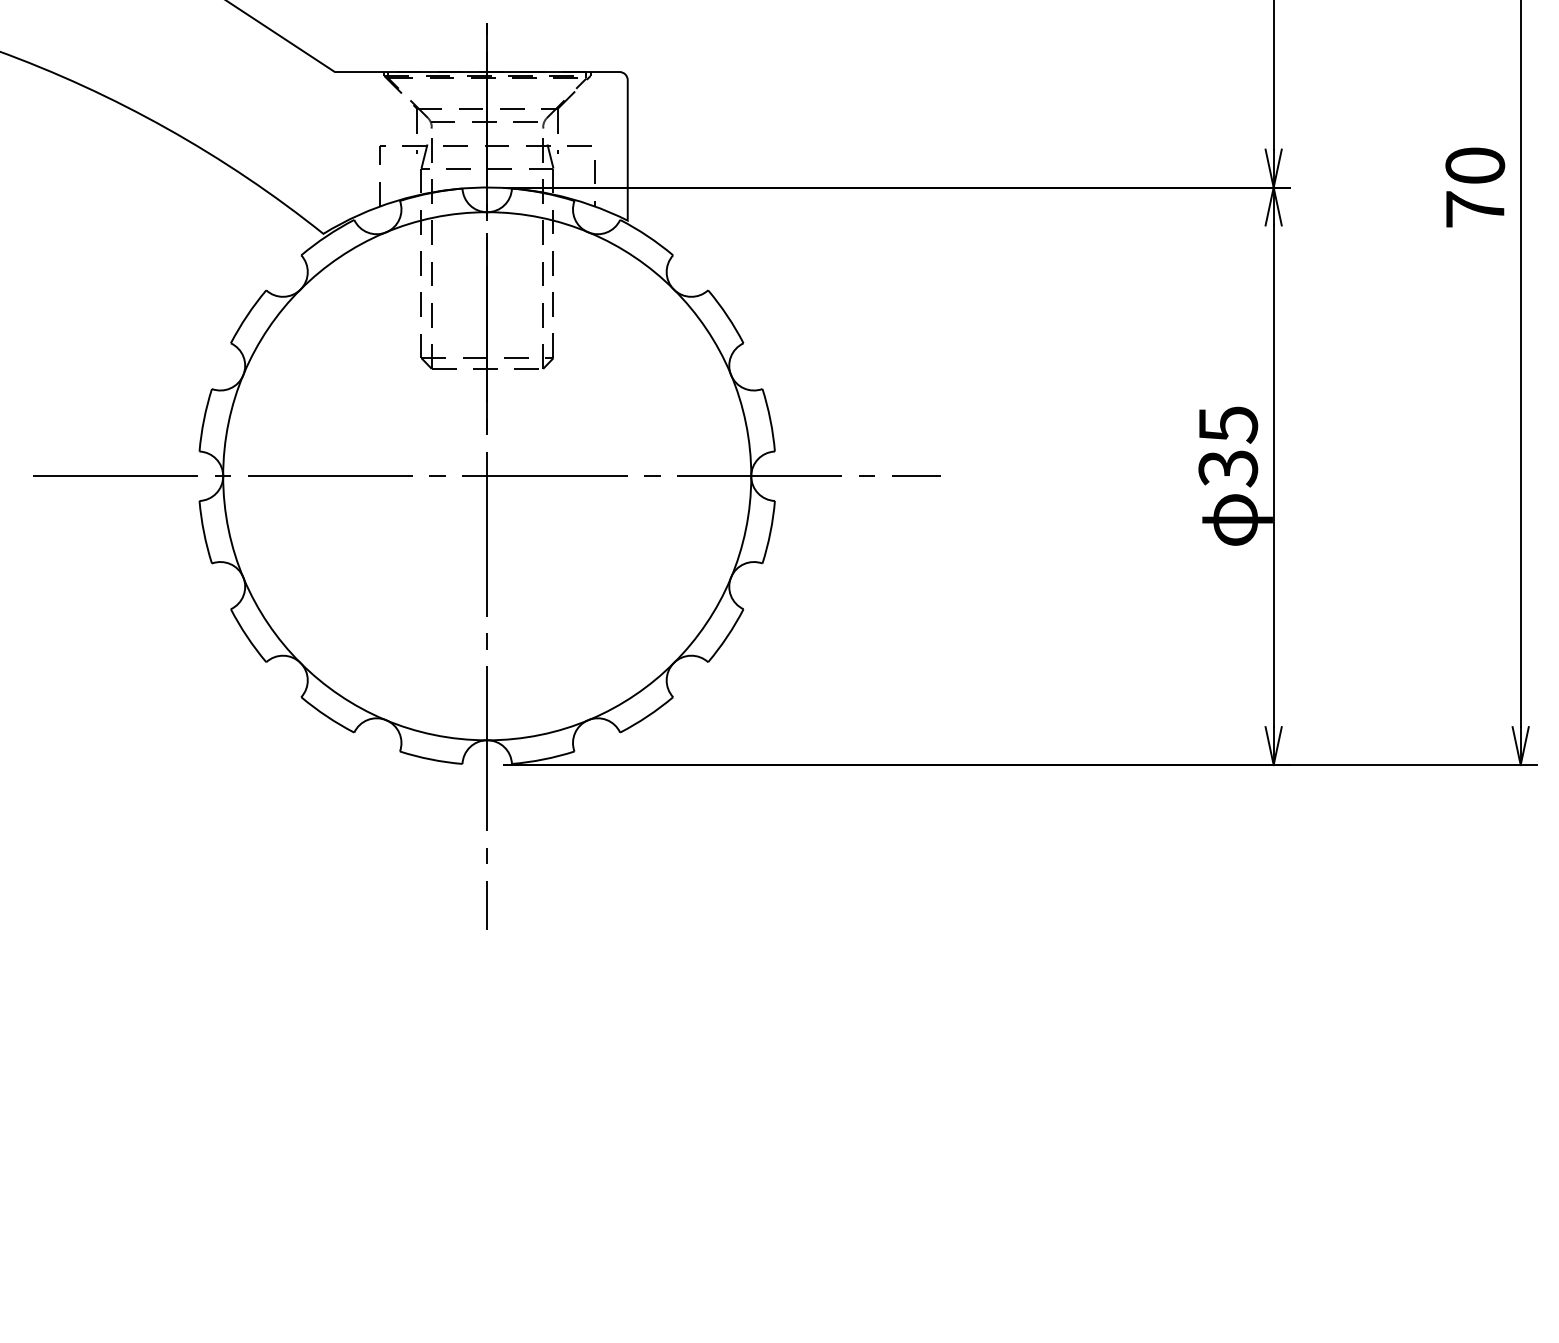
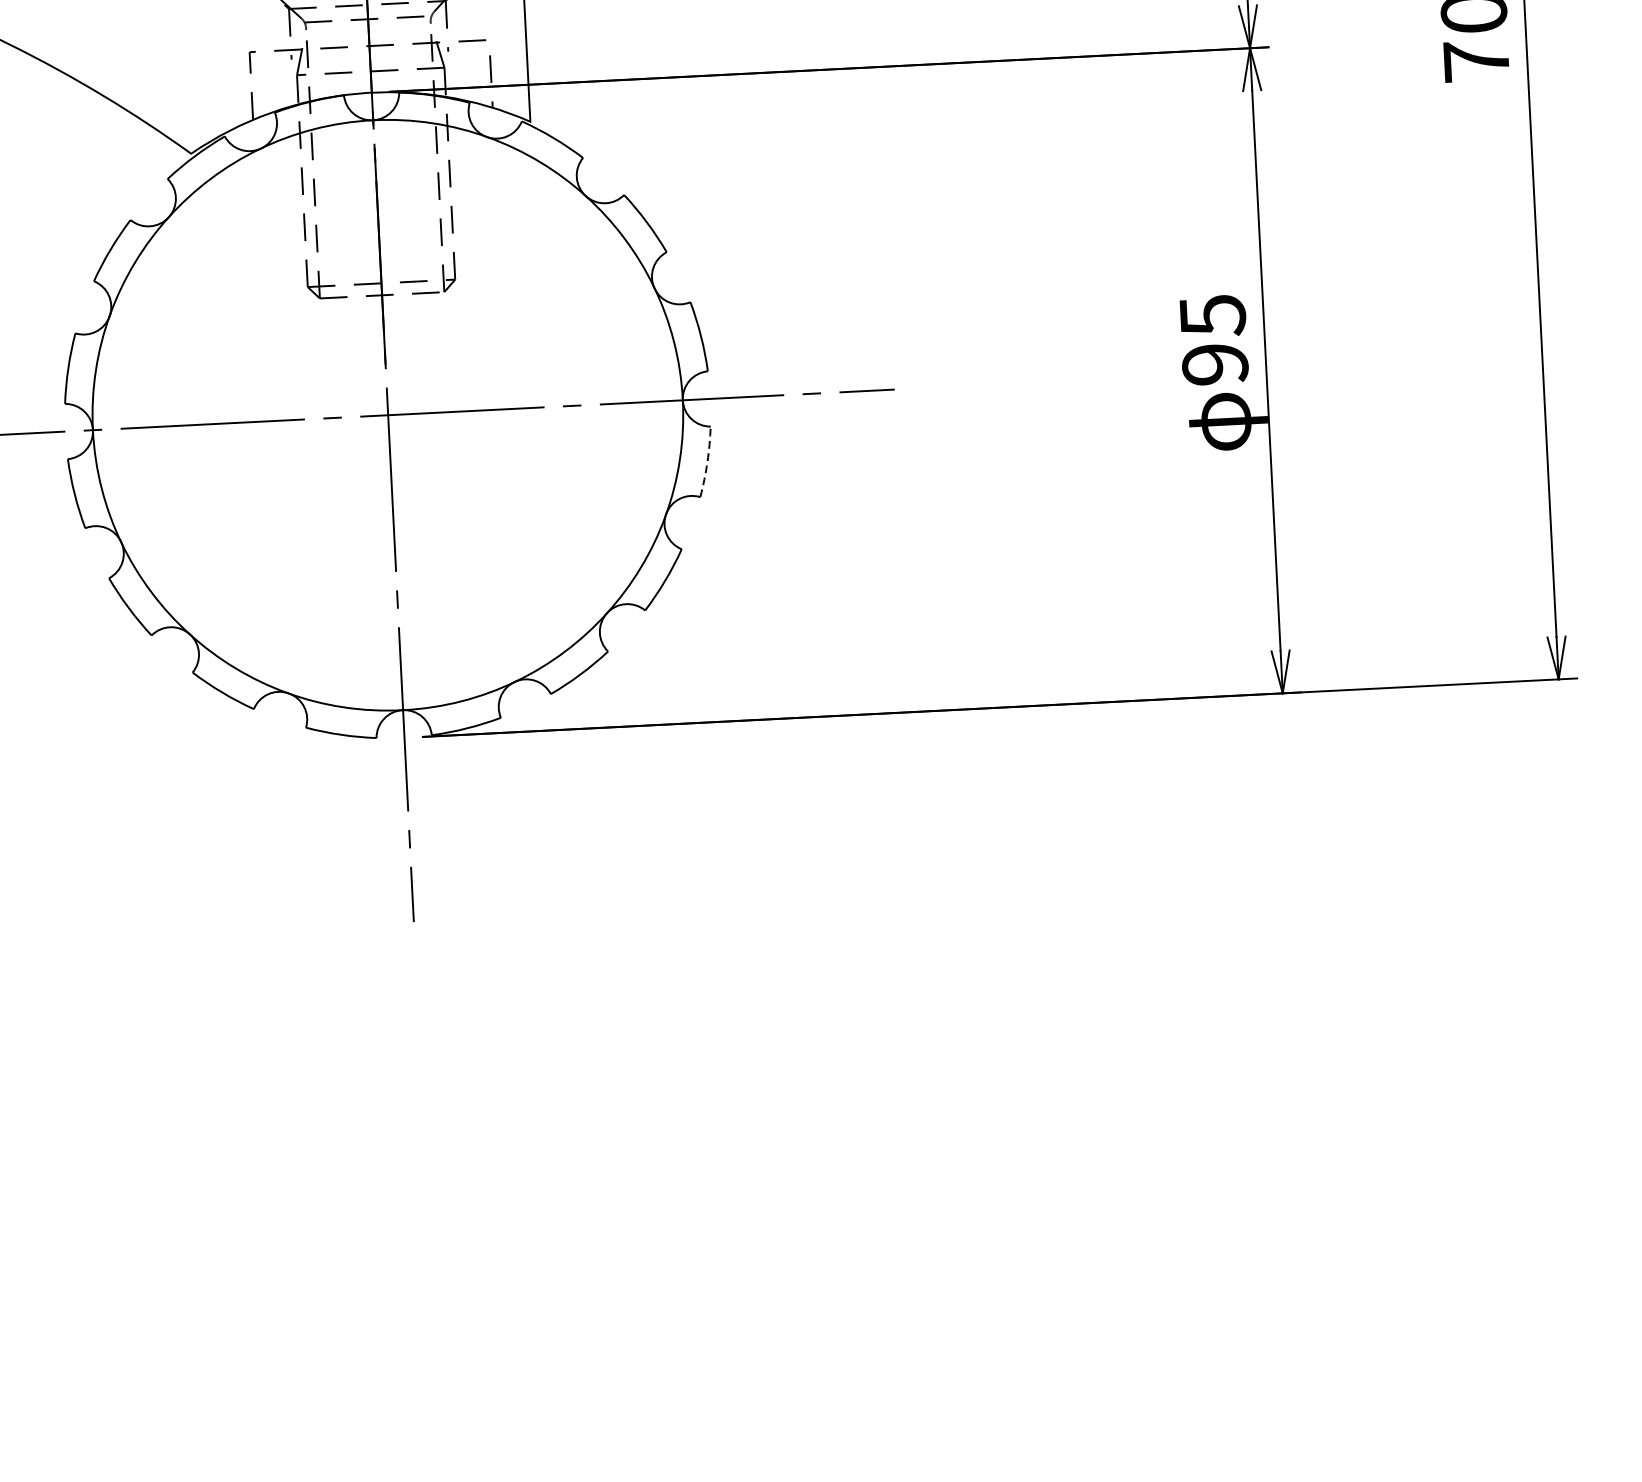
text: (1228, 468) -> (1215, 364), 35 -> 95
arc: (770, 532) -> (707, 462), solid -> dashed

